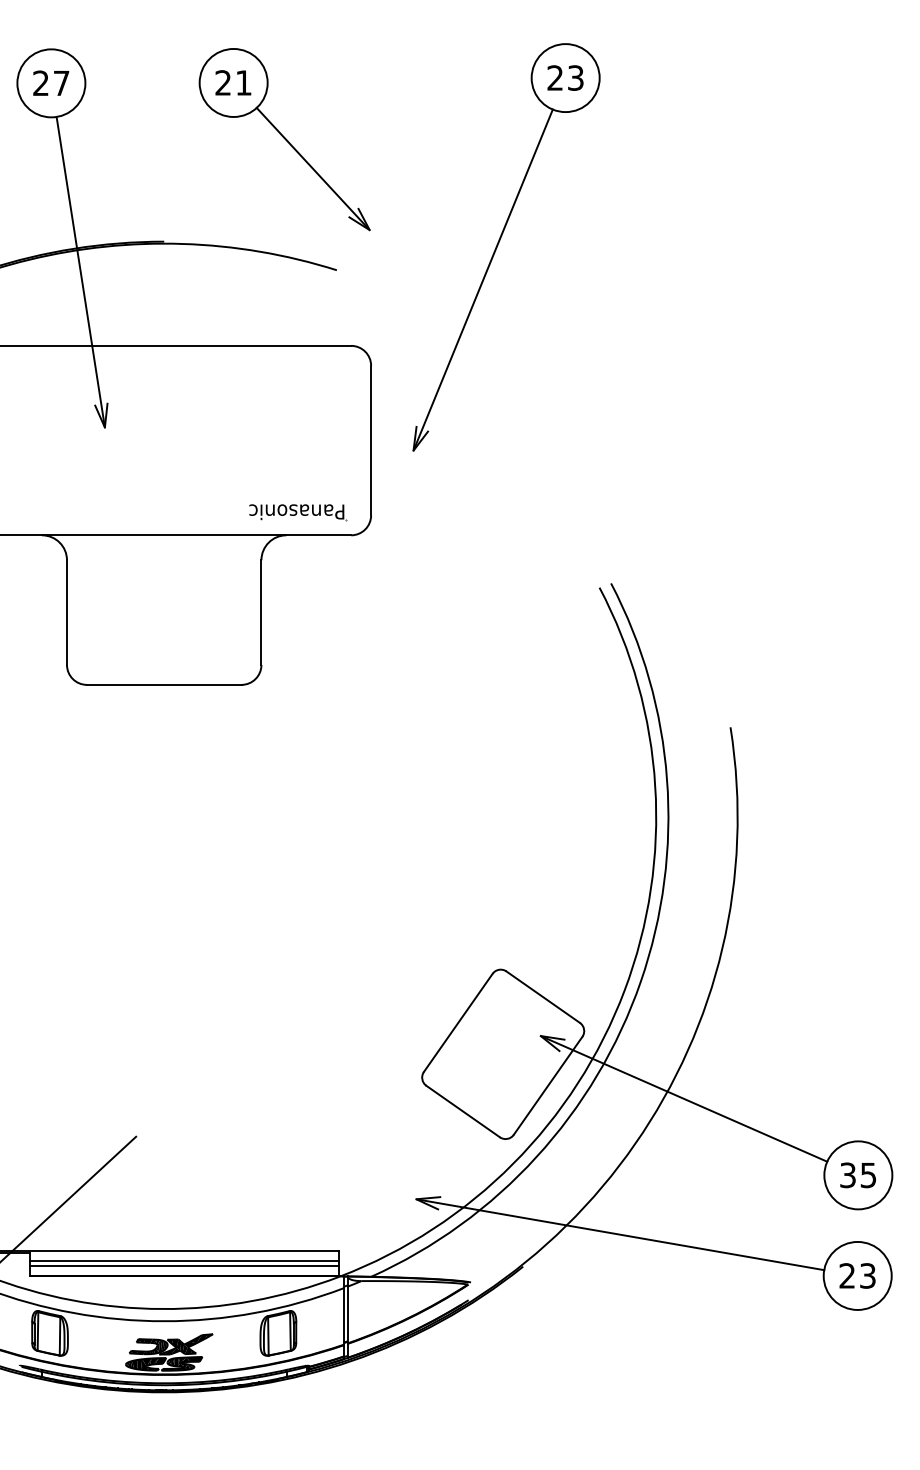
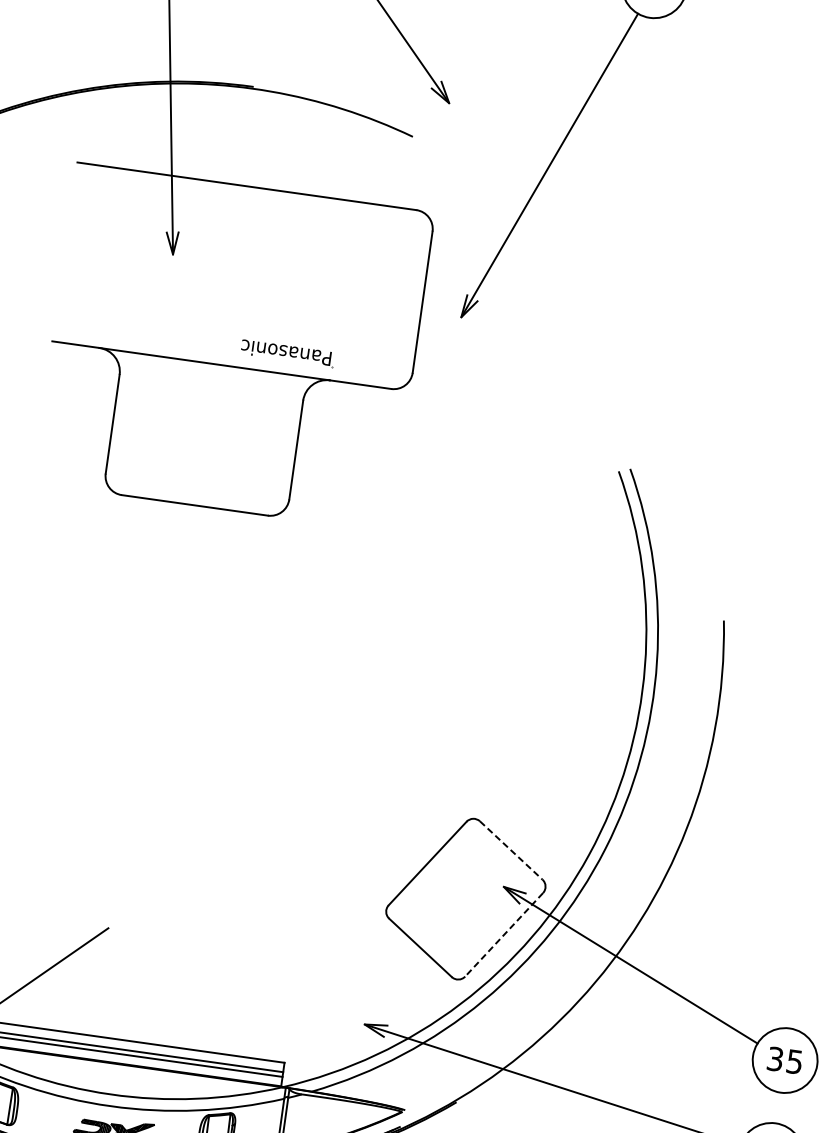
part: (298, 512) -> (287, 353), moved
line: (543, 997) -> (511, 850), solid -> dashed
line: (548, 1085) -> (504, 934), solid -> dashed

